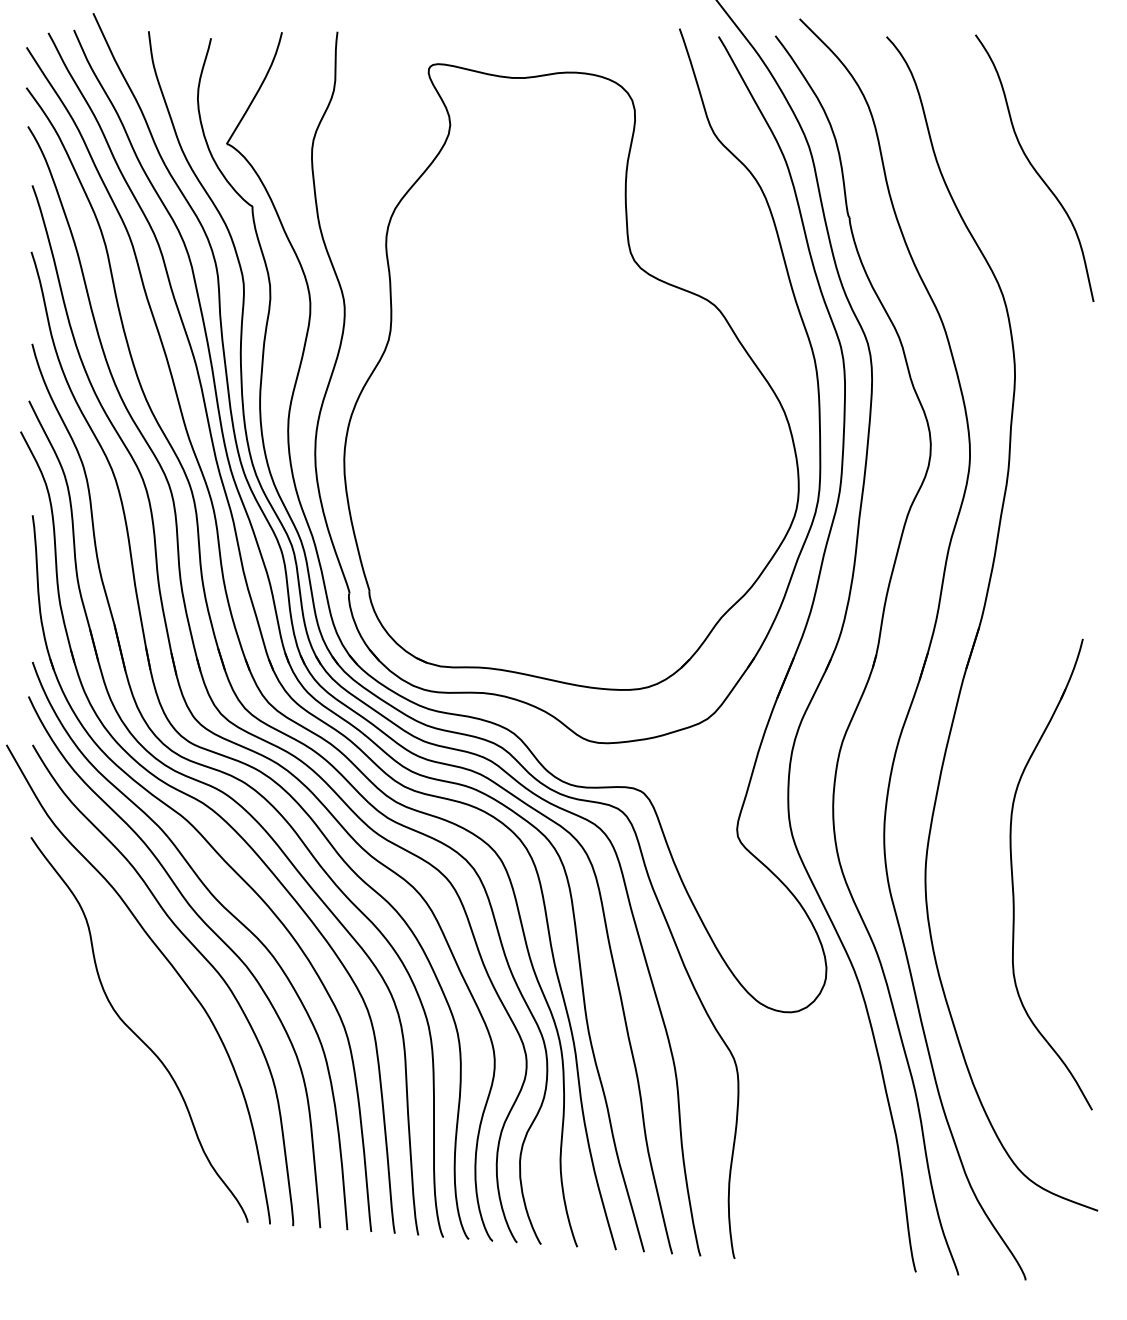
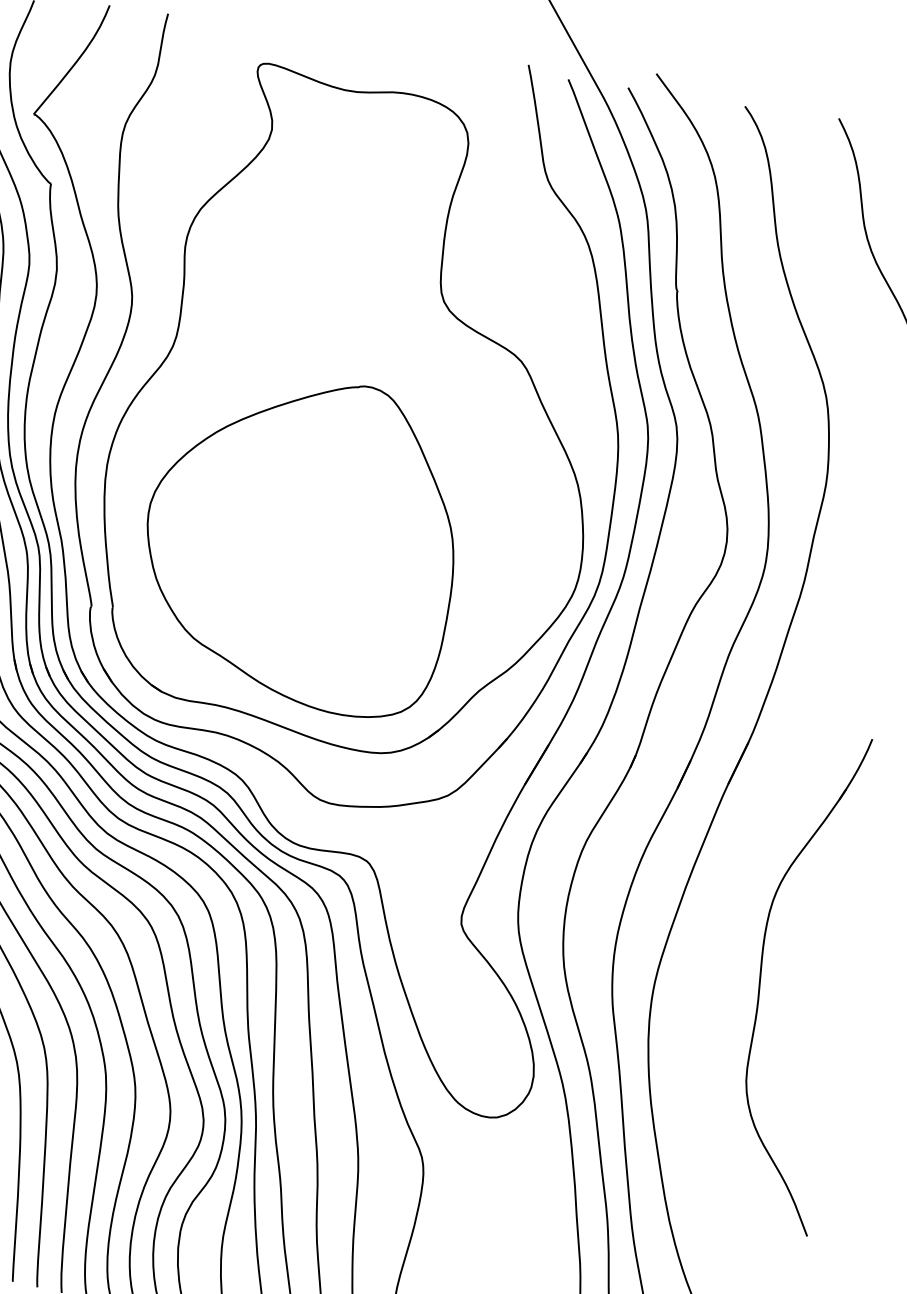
part: (535, 504) -> (301, 542), added
part: (1013, 876) -> (761, 978), moved

